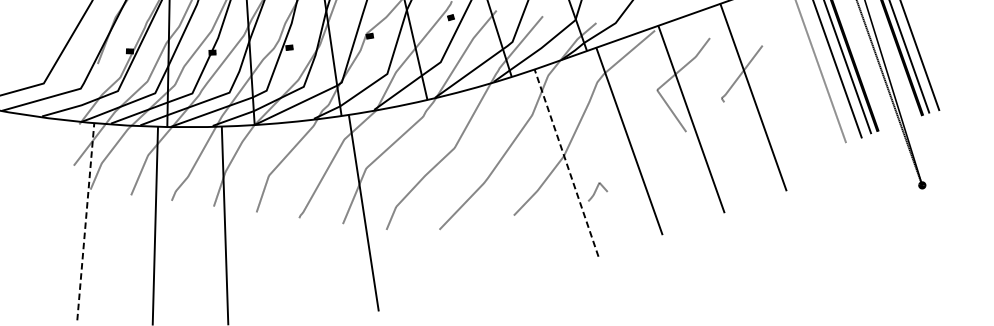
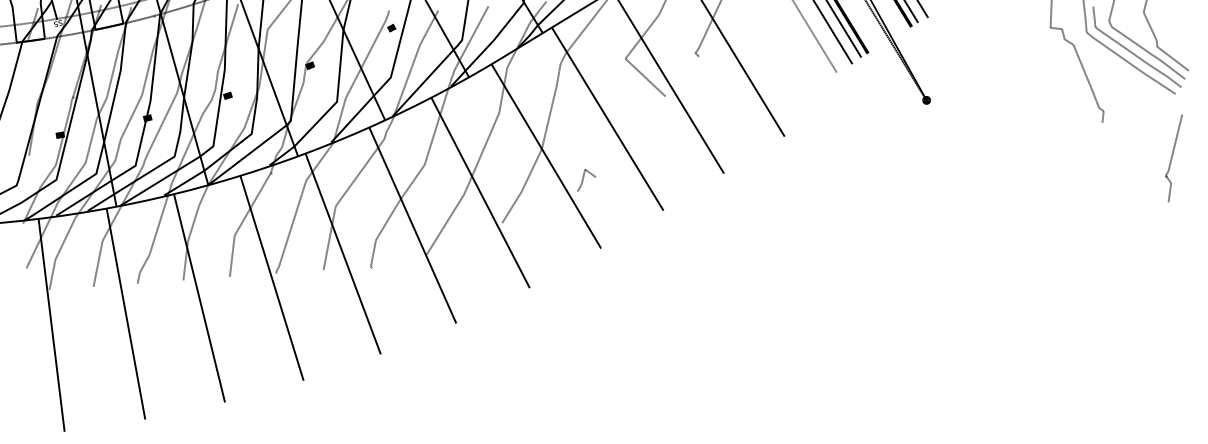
line: (566, 162) -> (545, 155), dashed -> solid
line: (500, 183) -> (480, 192), added
line: (432, 199) -> (412, 224), added
line: (294, 220) -> (271, 277), added
line: (85, 221) -> (51, 324), dashed -> solid

